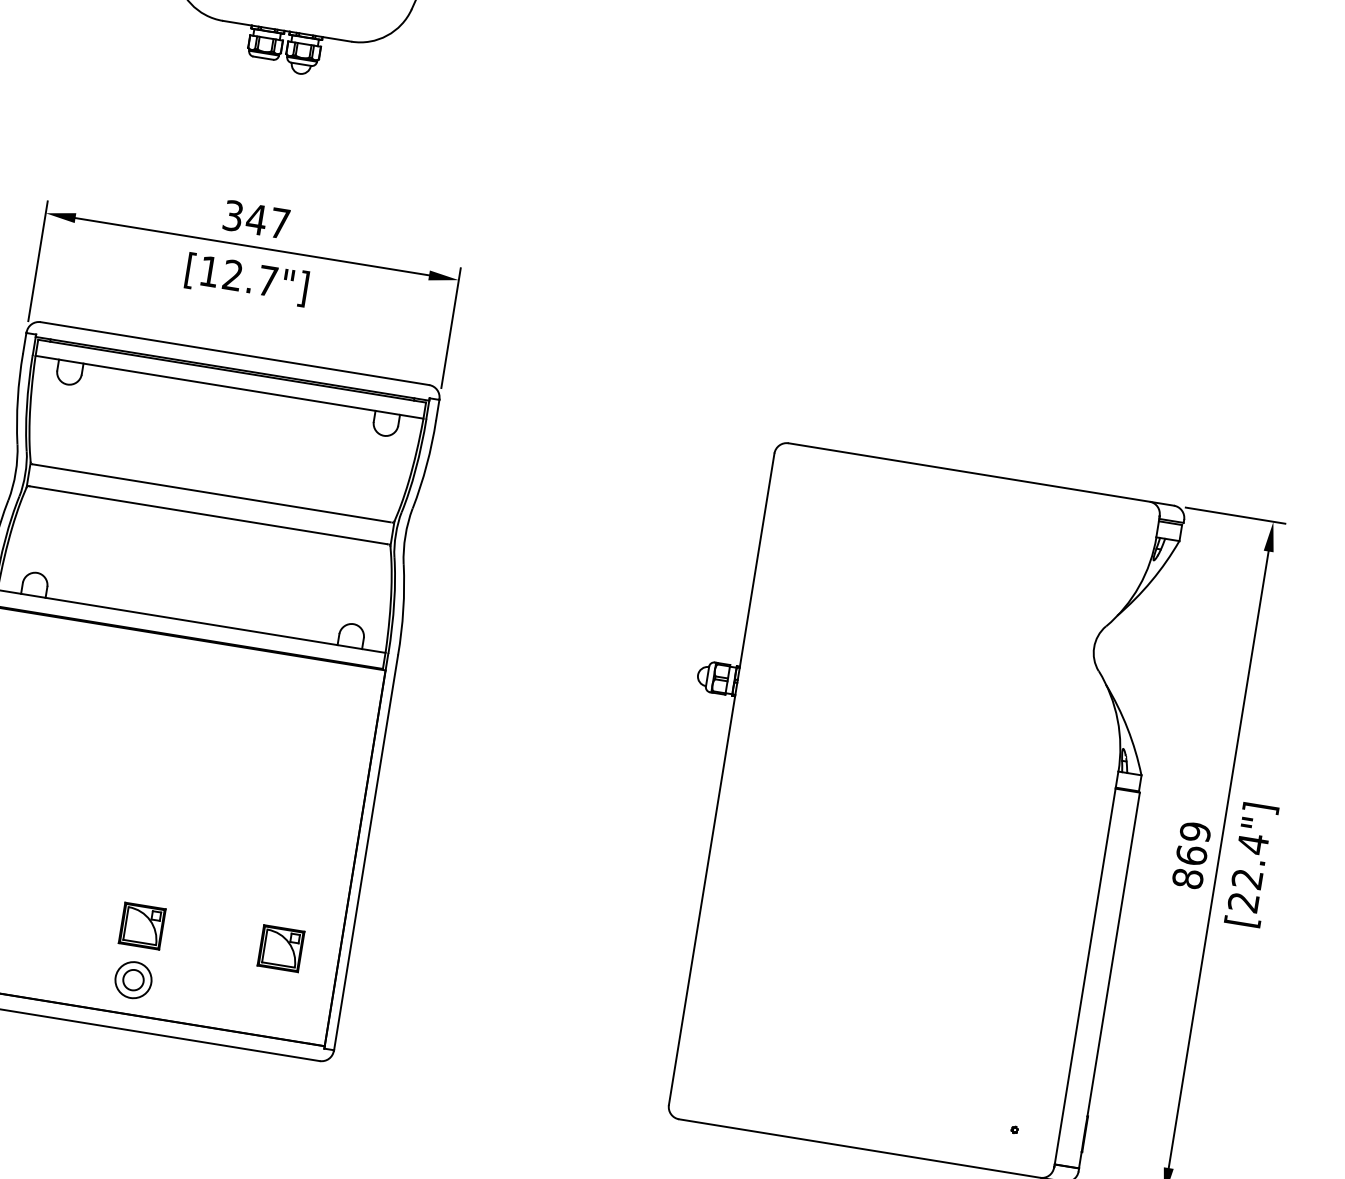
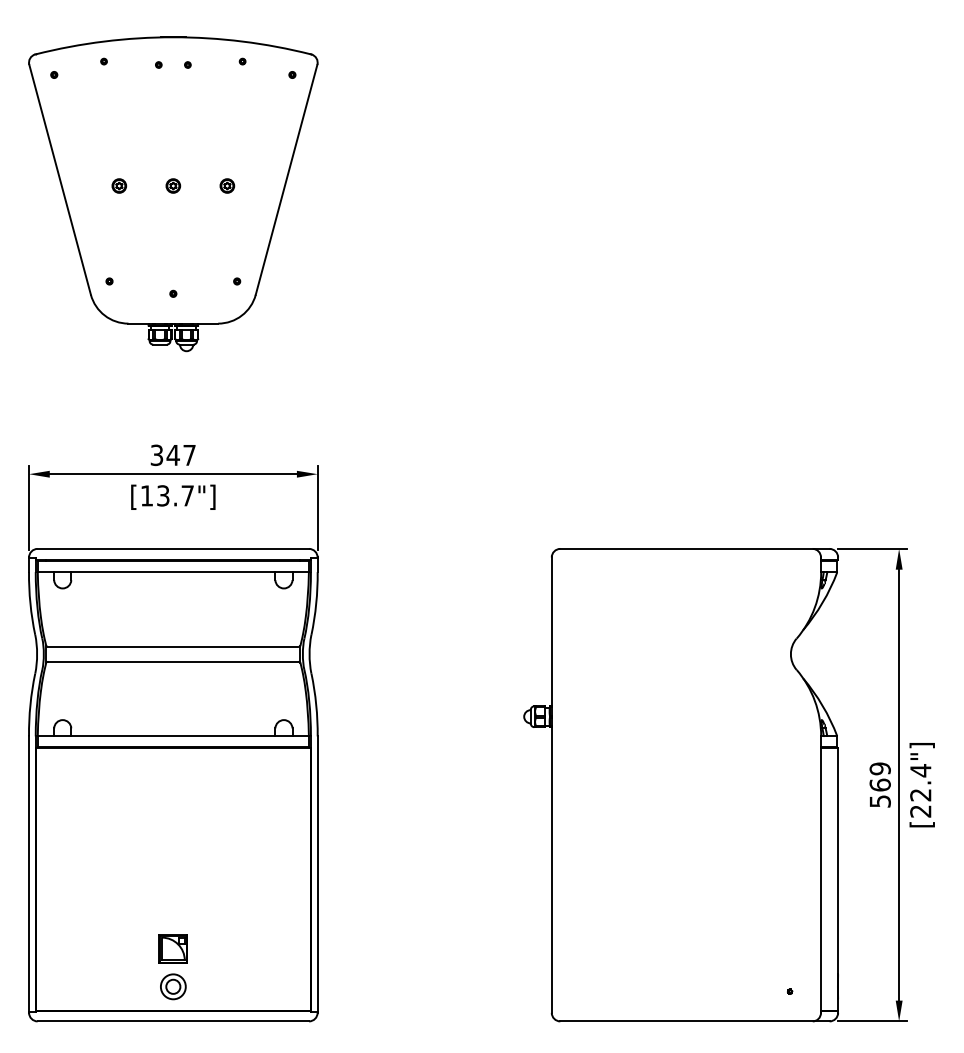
text: (233, 274) -> (163, 495), [12.7"] -> [13.7"]
text: (1186, 878) -> (879, 801), 869 -> 569
part: (279, 947) -> (269, 948), removed

